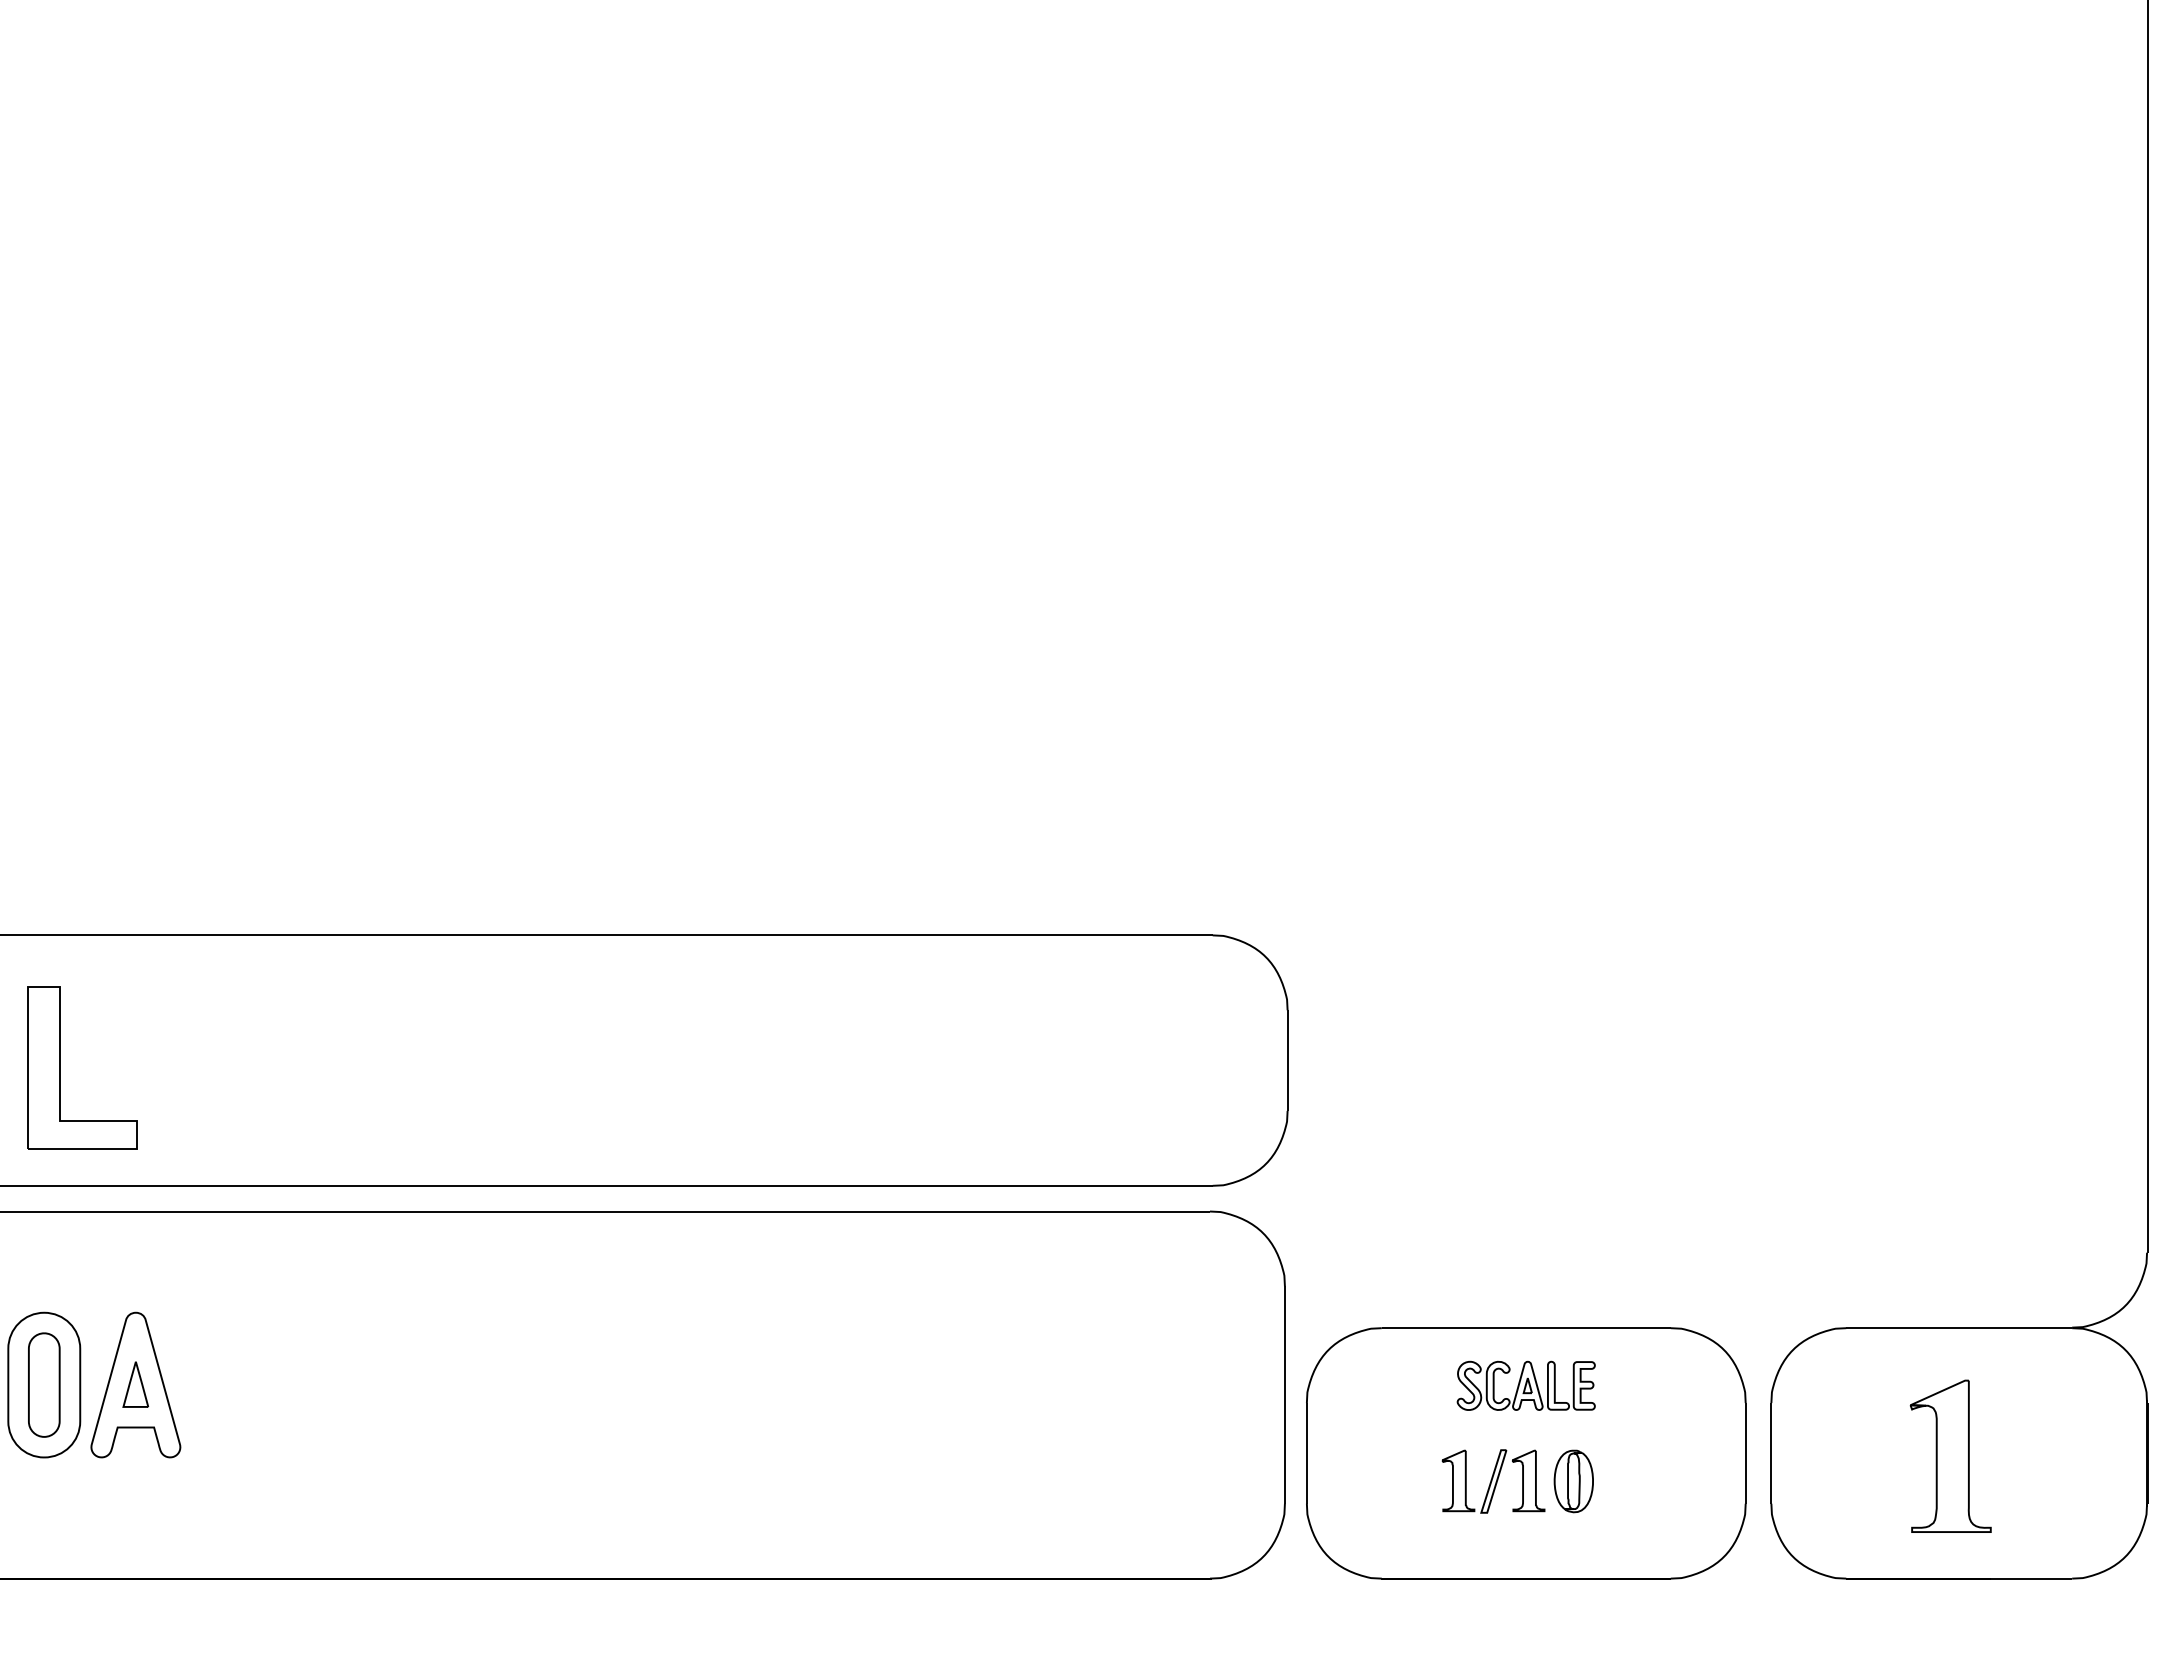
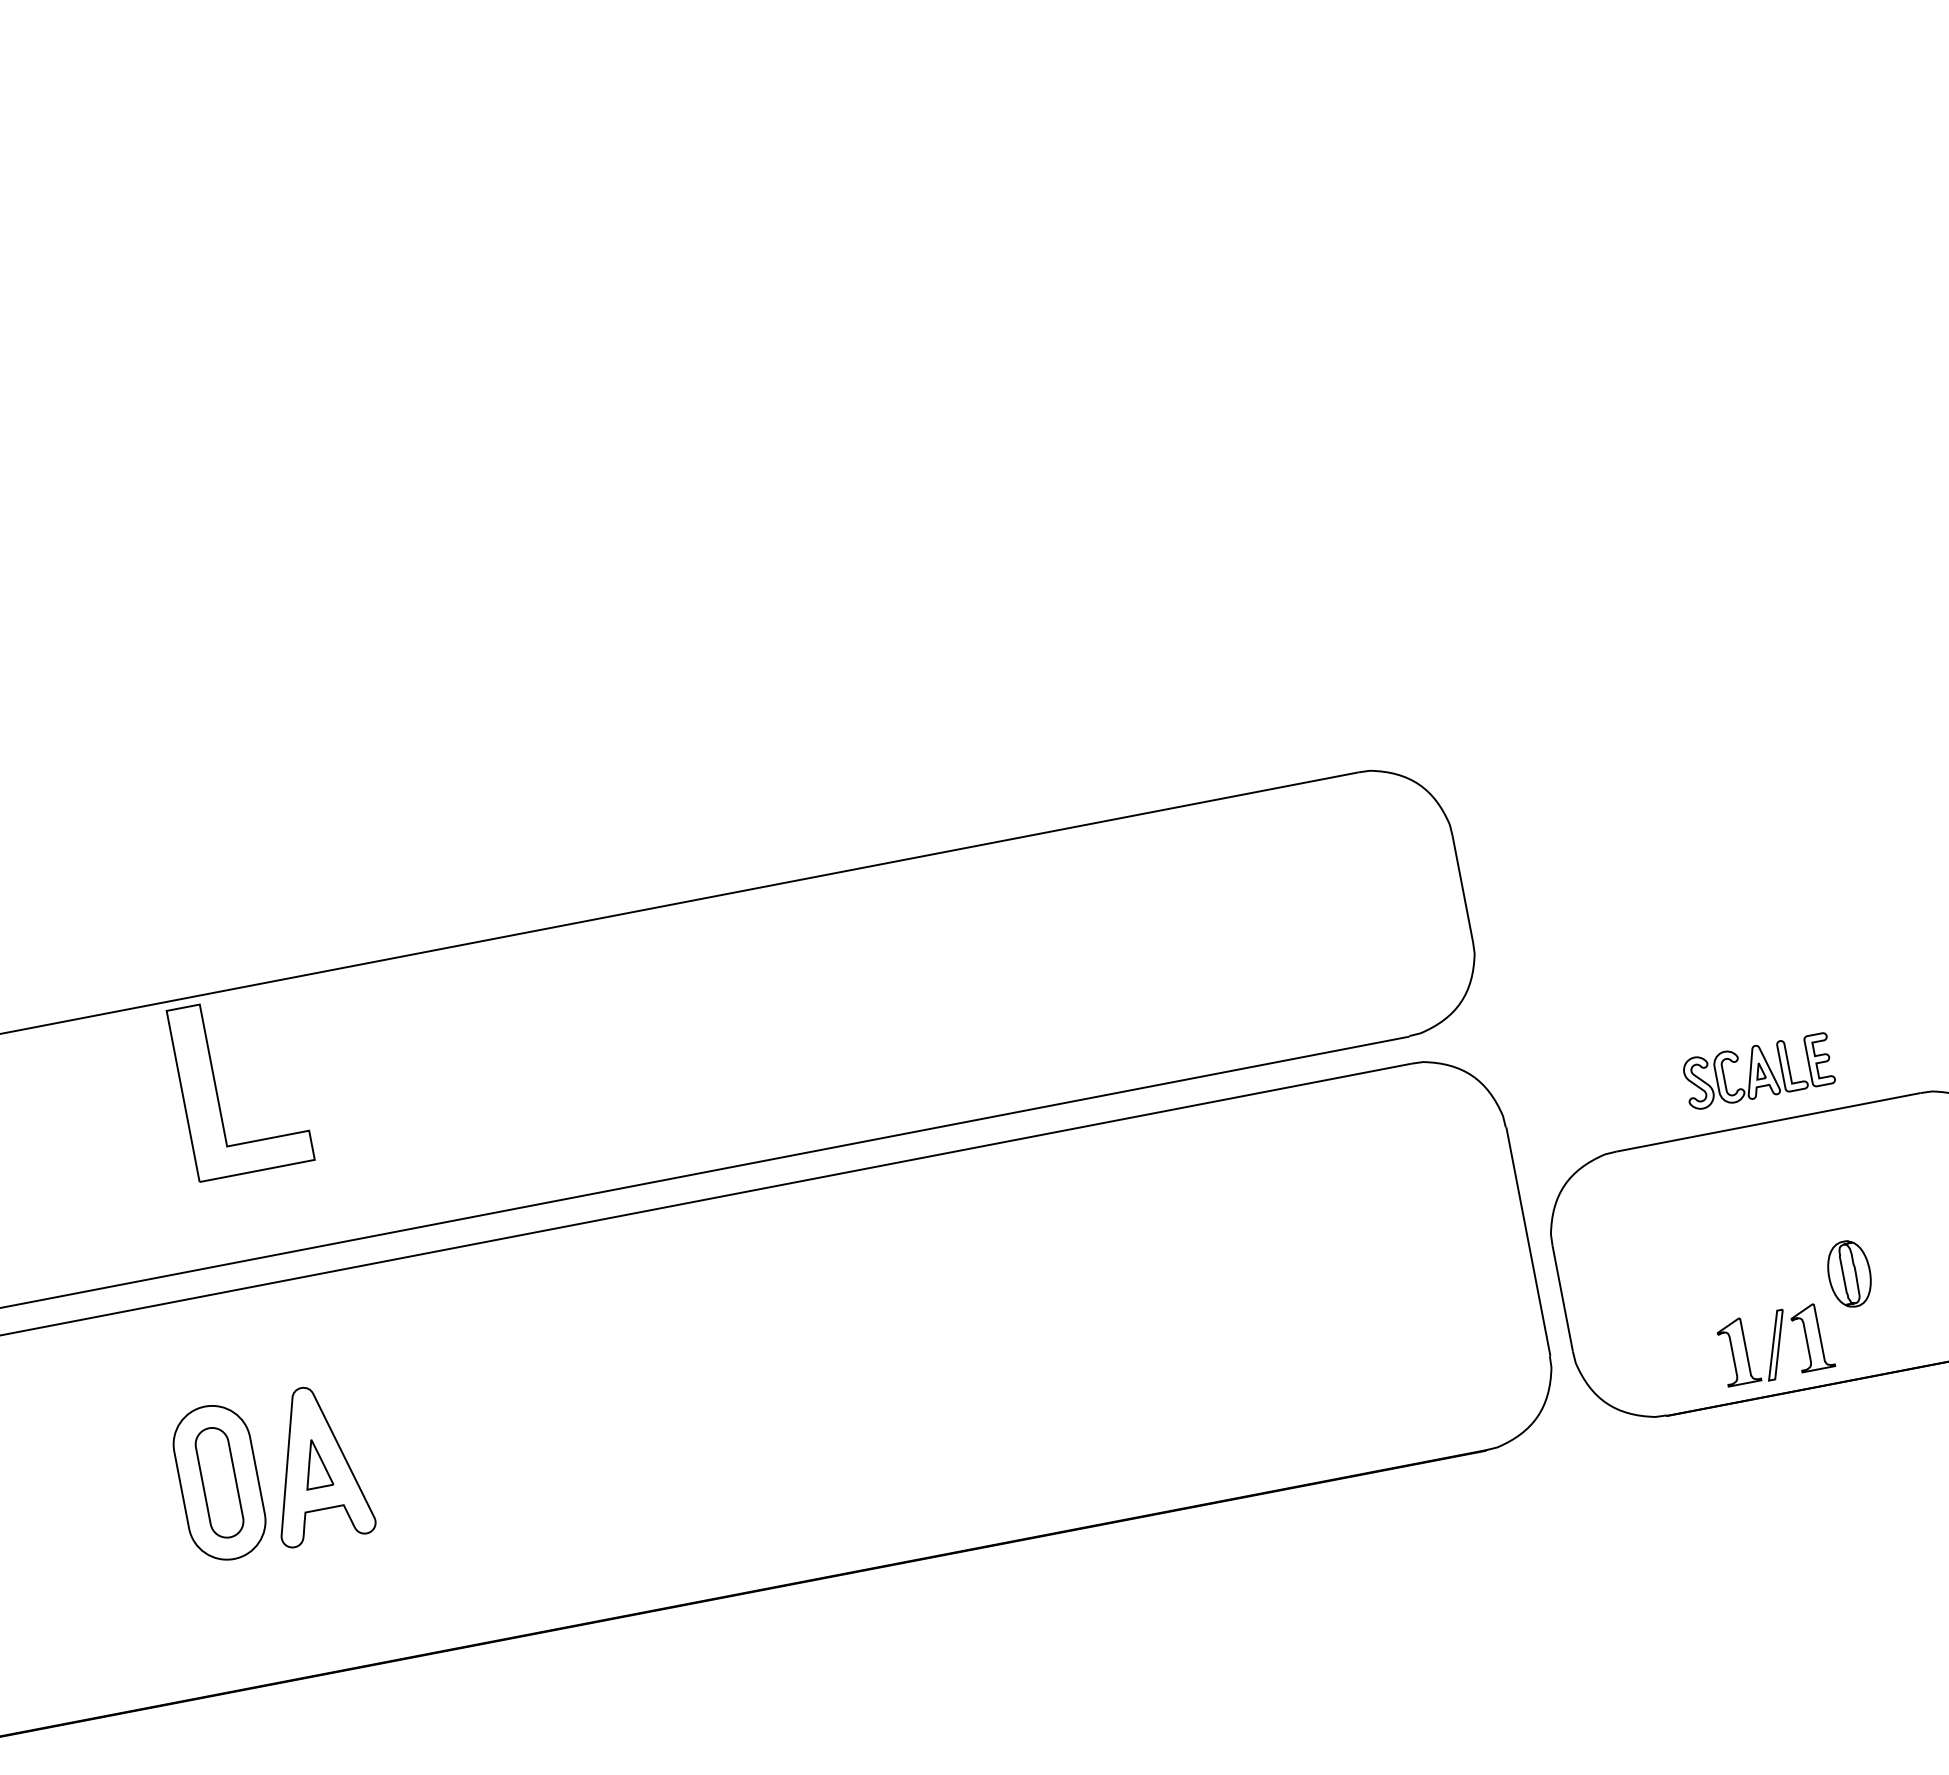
part: (60, 1067) -> (217, 1089), moved
part: (1525, 1385) -> (1757, 1071), moved
part: (1493, 1481) -> (1775, 1345), moved

